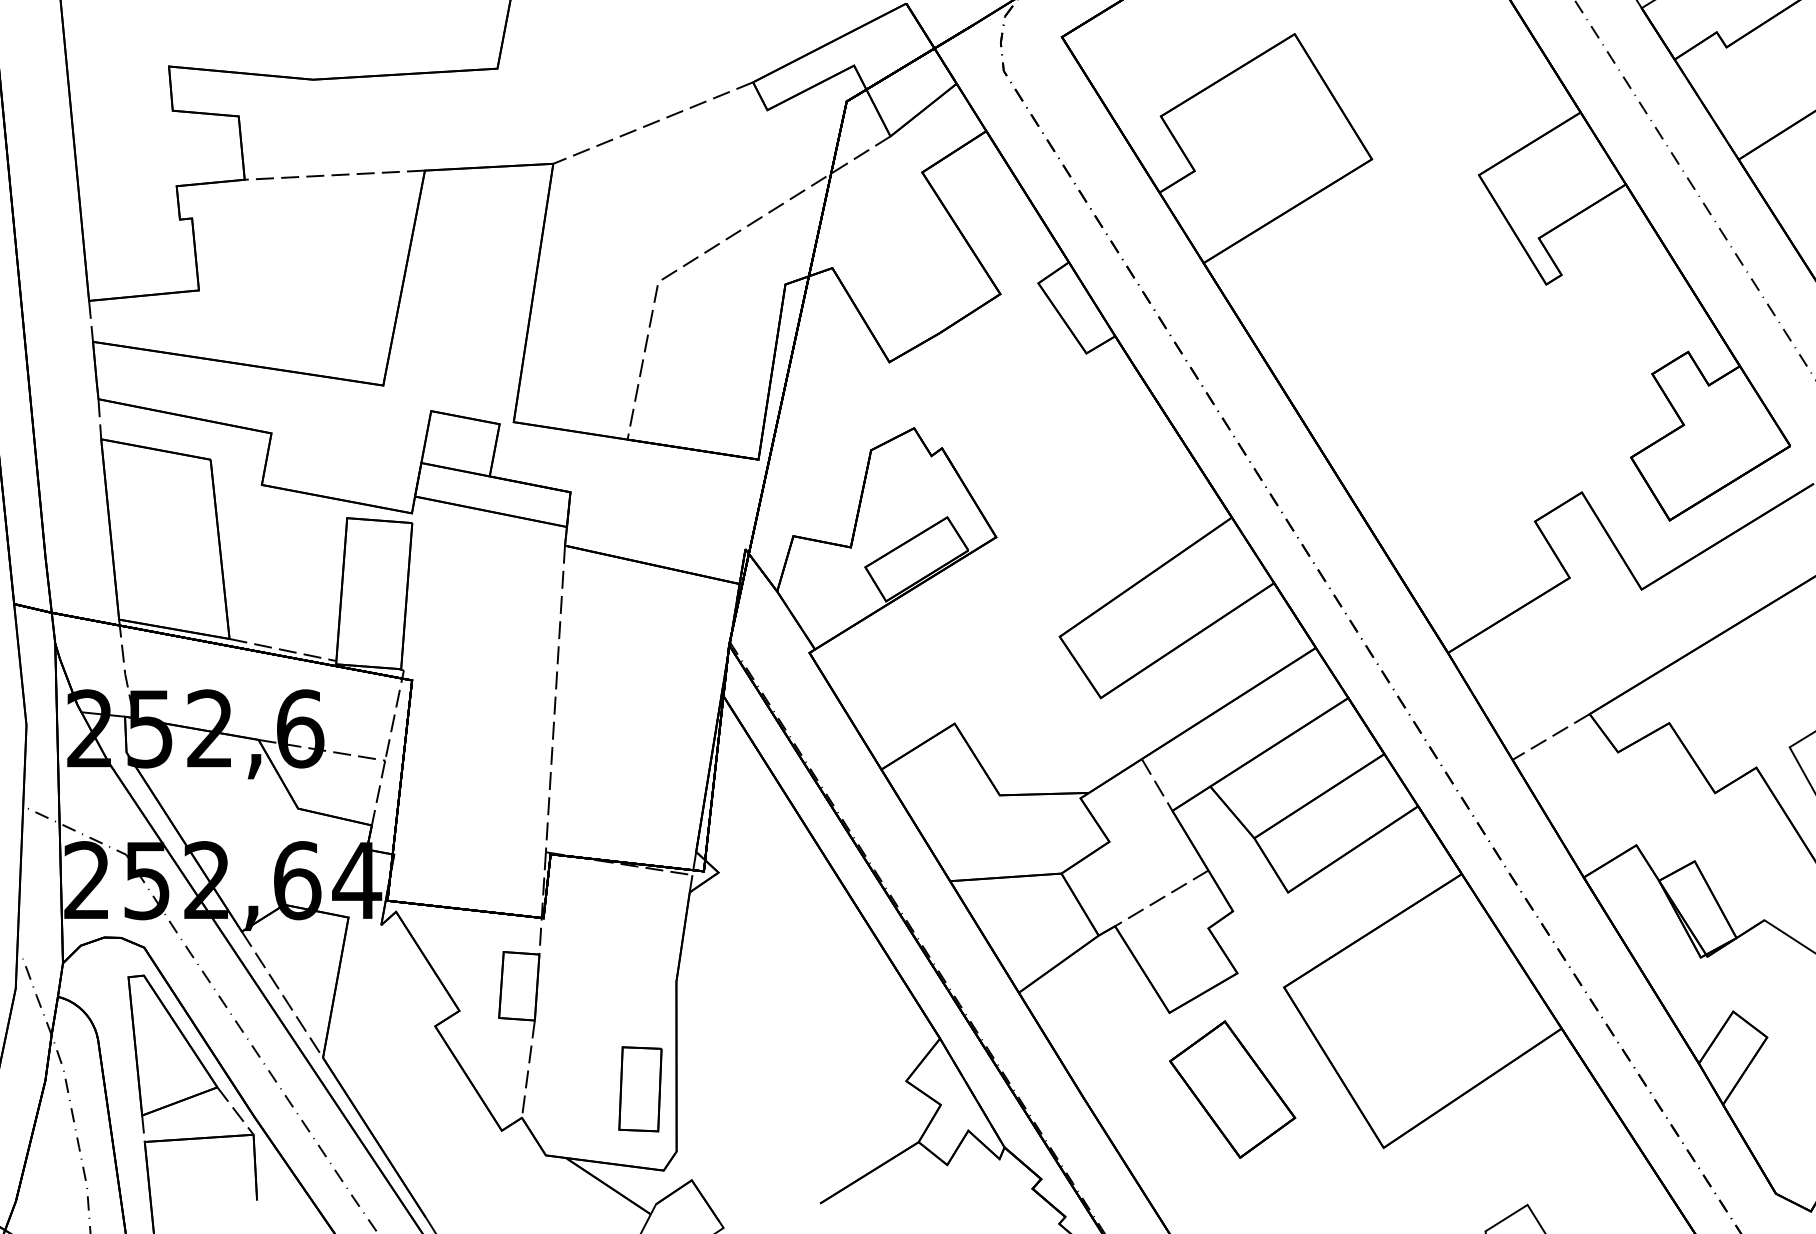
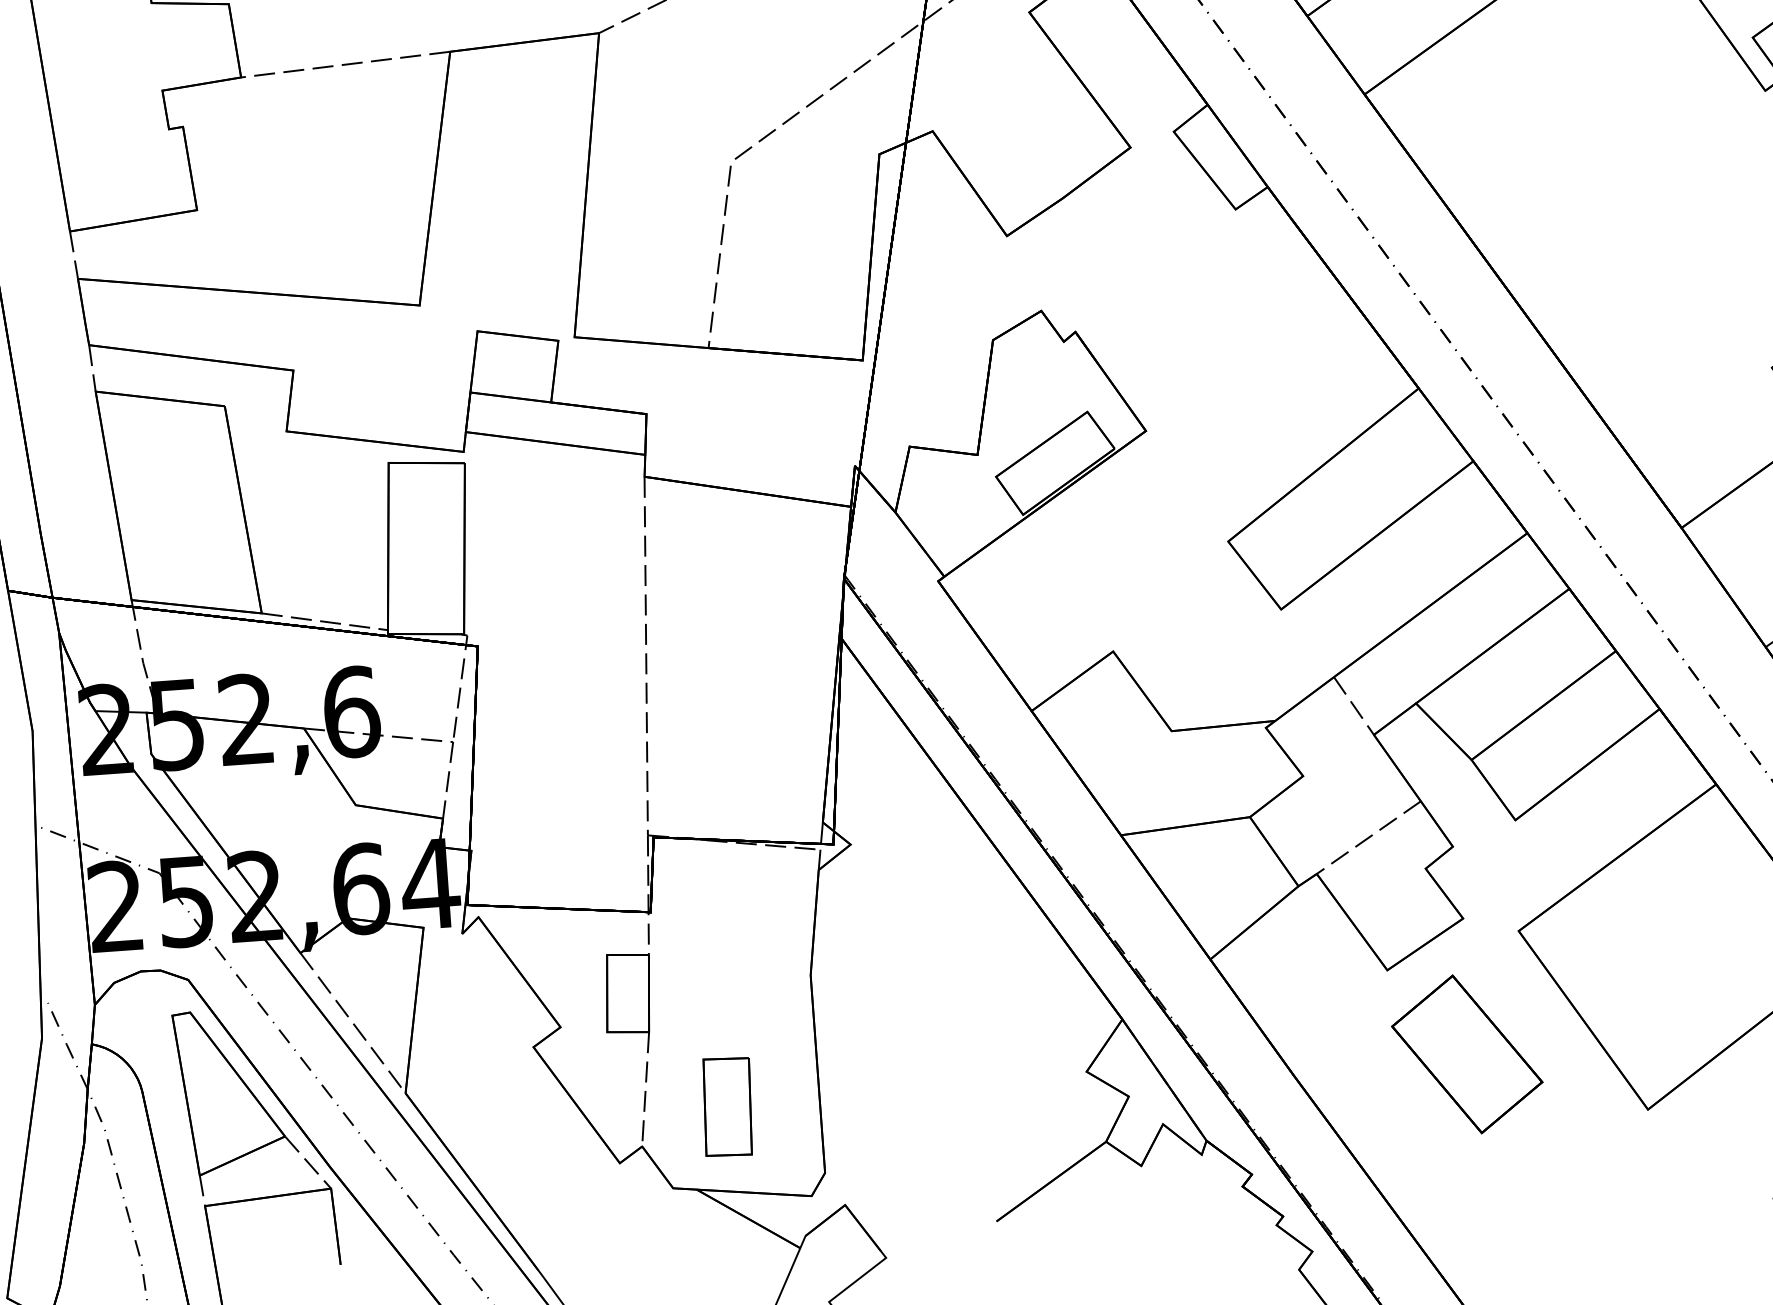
part: (640, 1089) -> (727, 1107), moved

